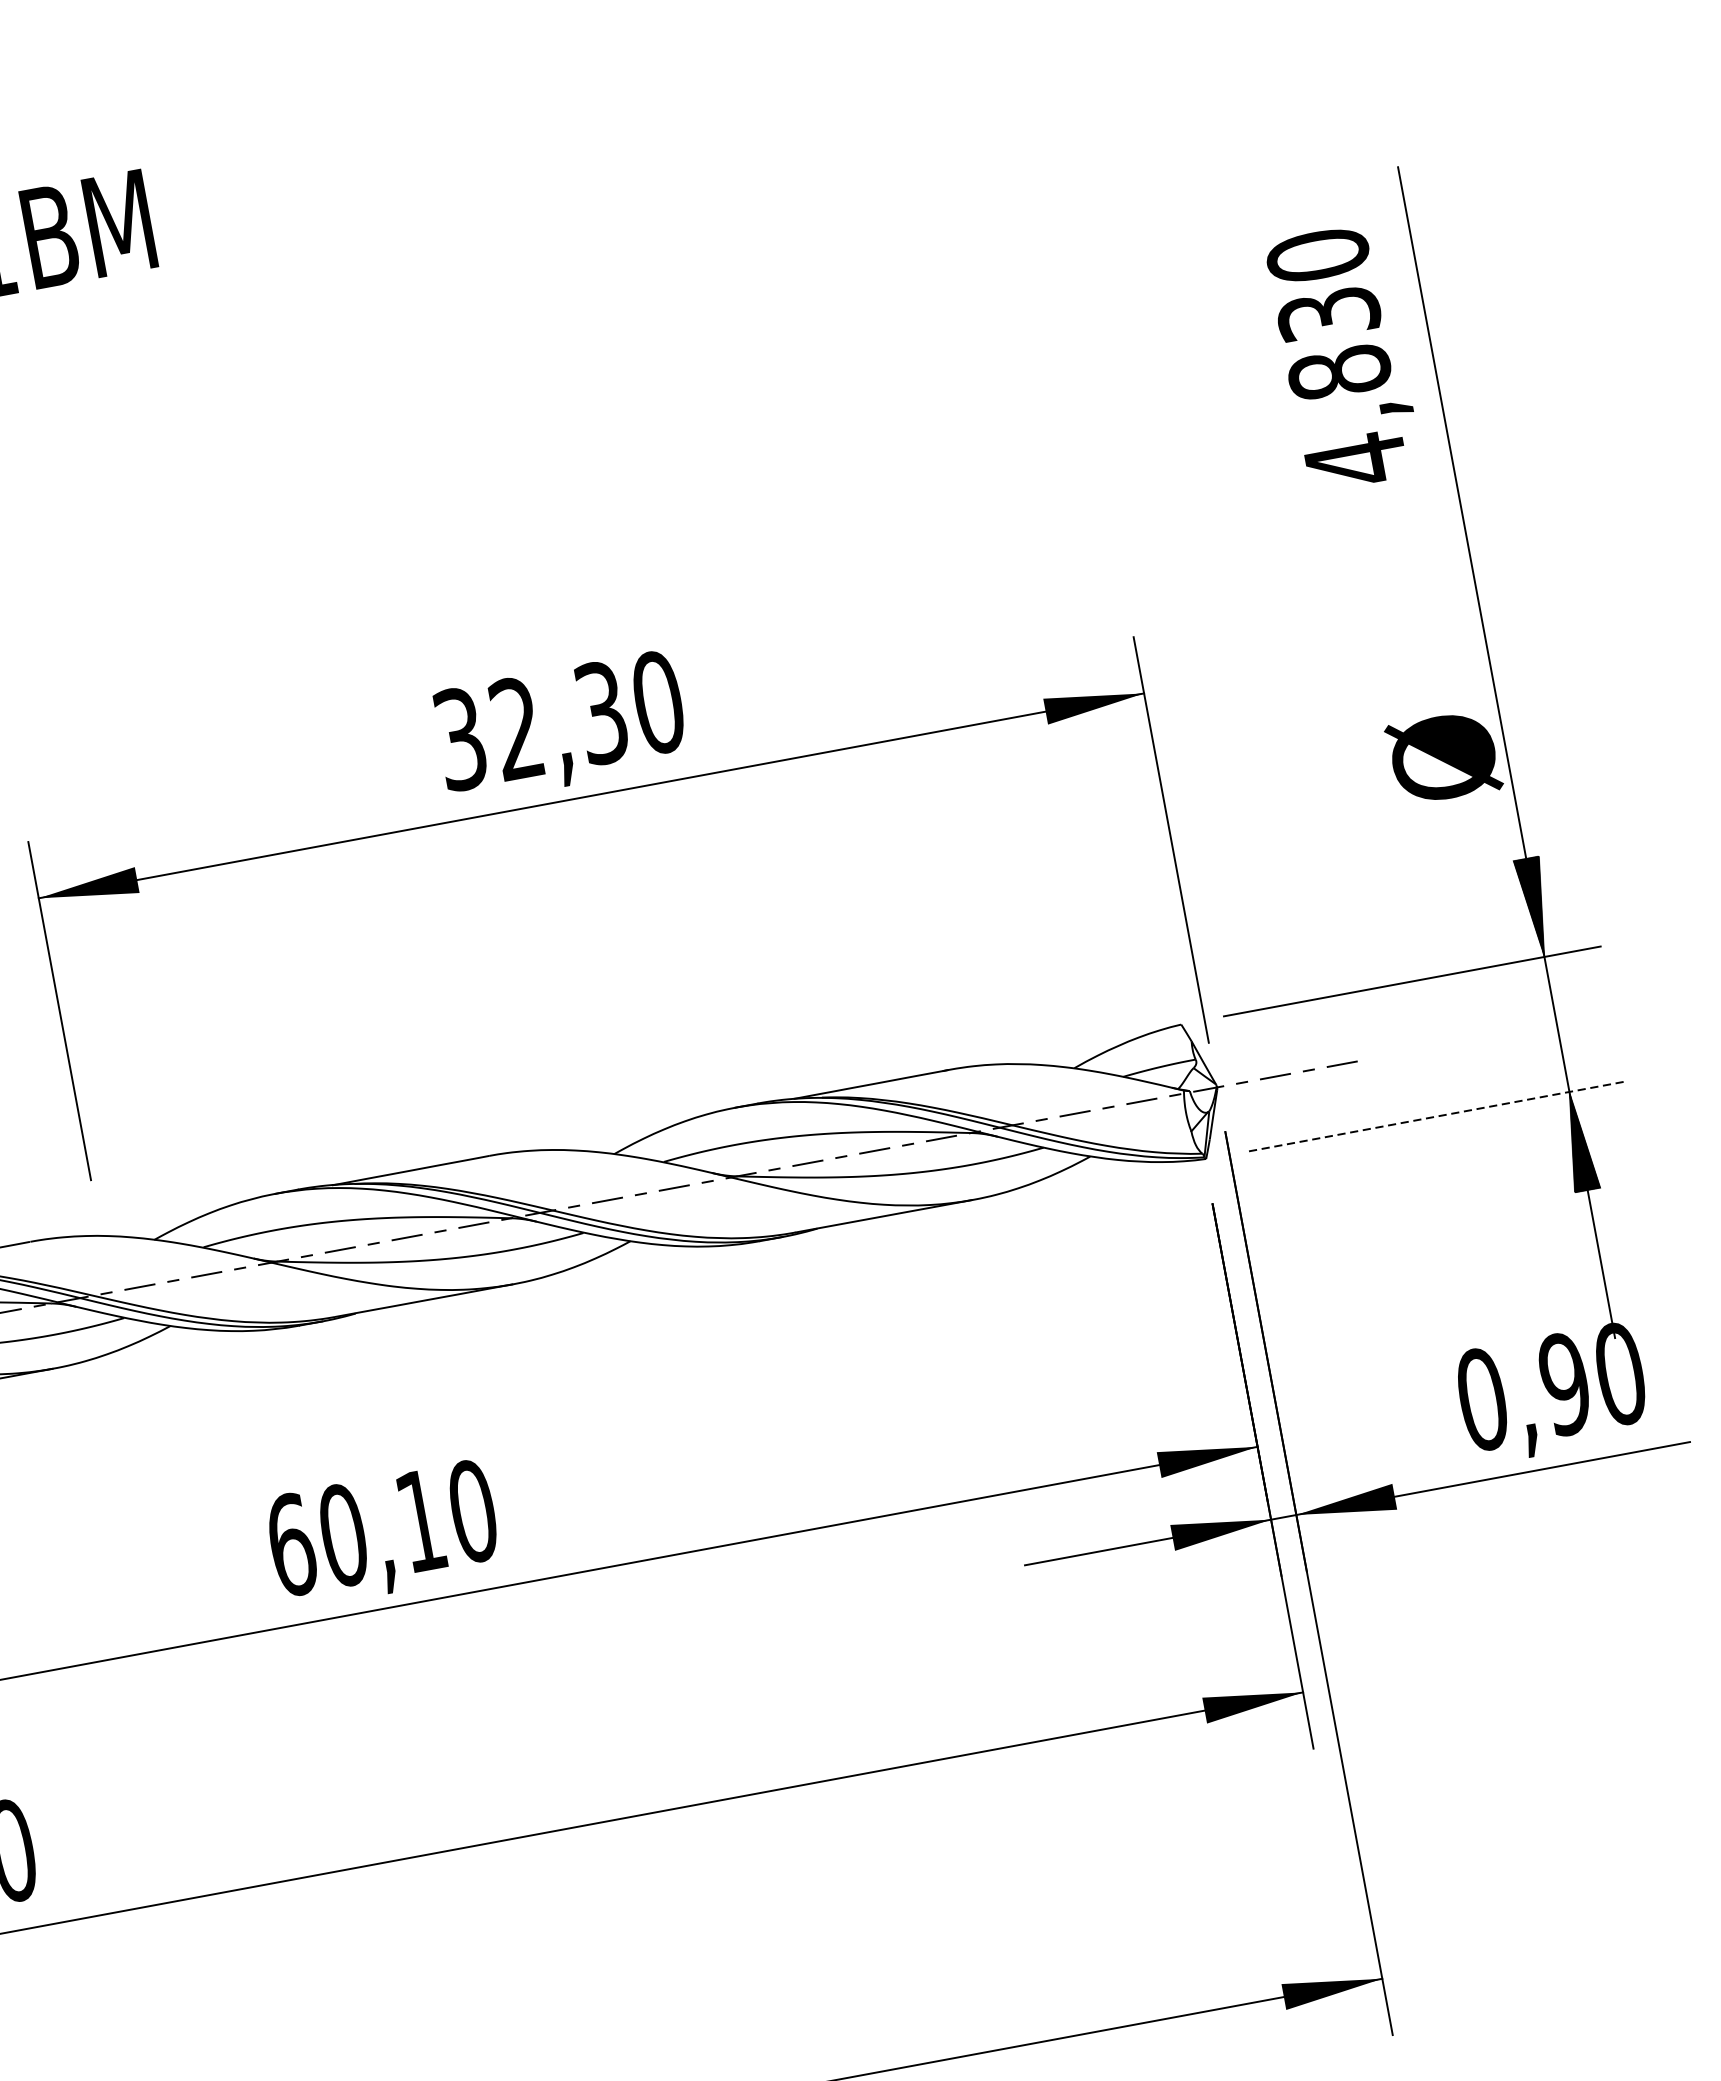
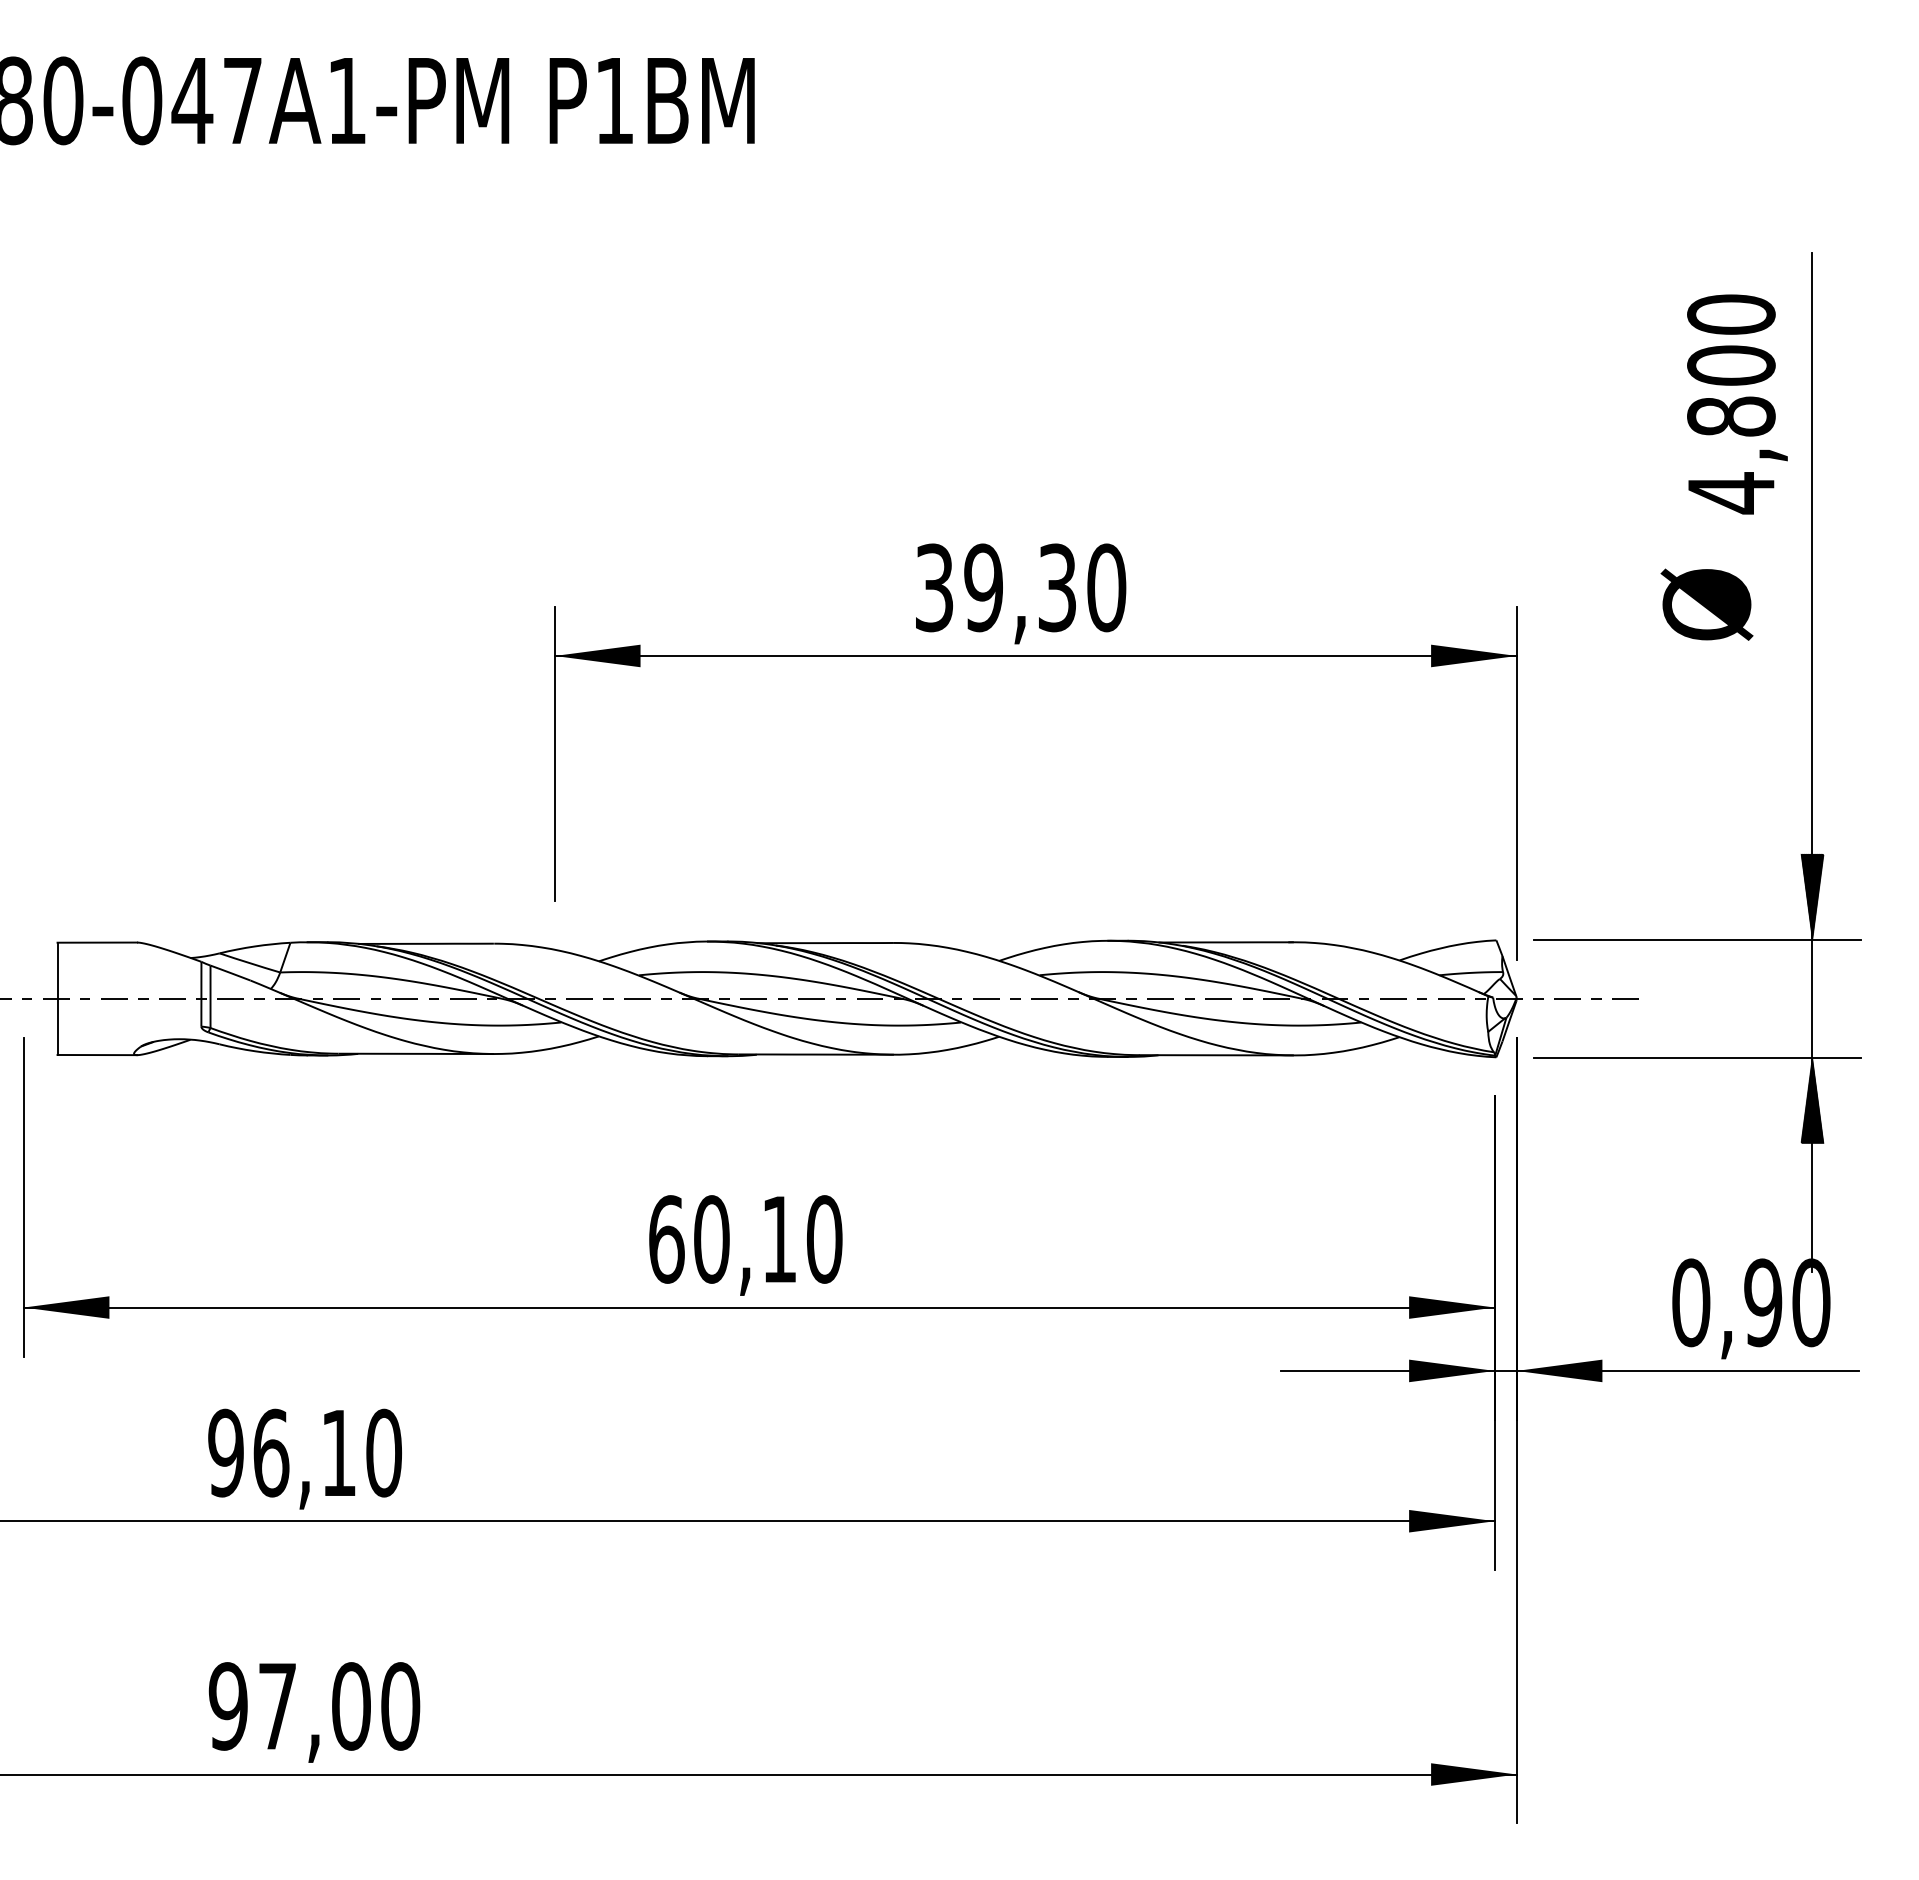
text: (1329, 313) -> (1731, 365), 4,830 -> 4,800
text: (516, 728) -> (983, 587), 32,30 -> 39,30
text: (1443, 757) -> (1706, 604), moved
line: (1437, 1116) -> (1697, 1057), dashed -> solid

